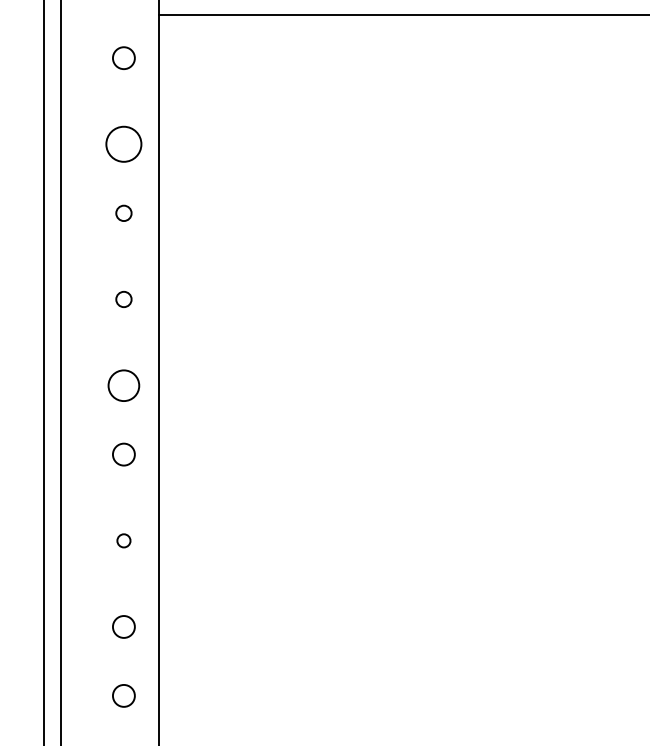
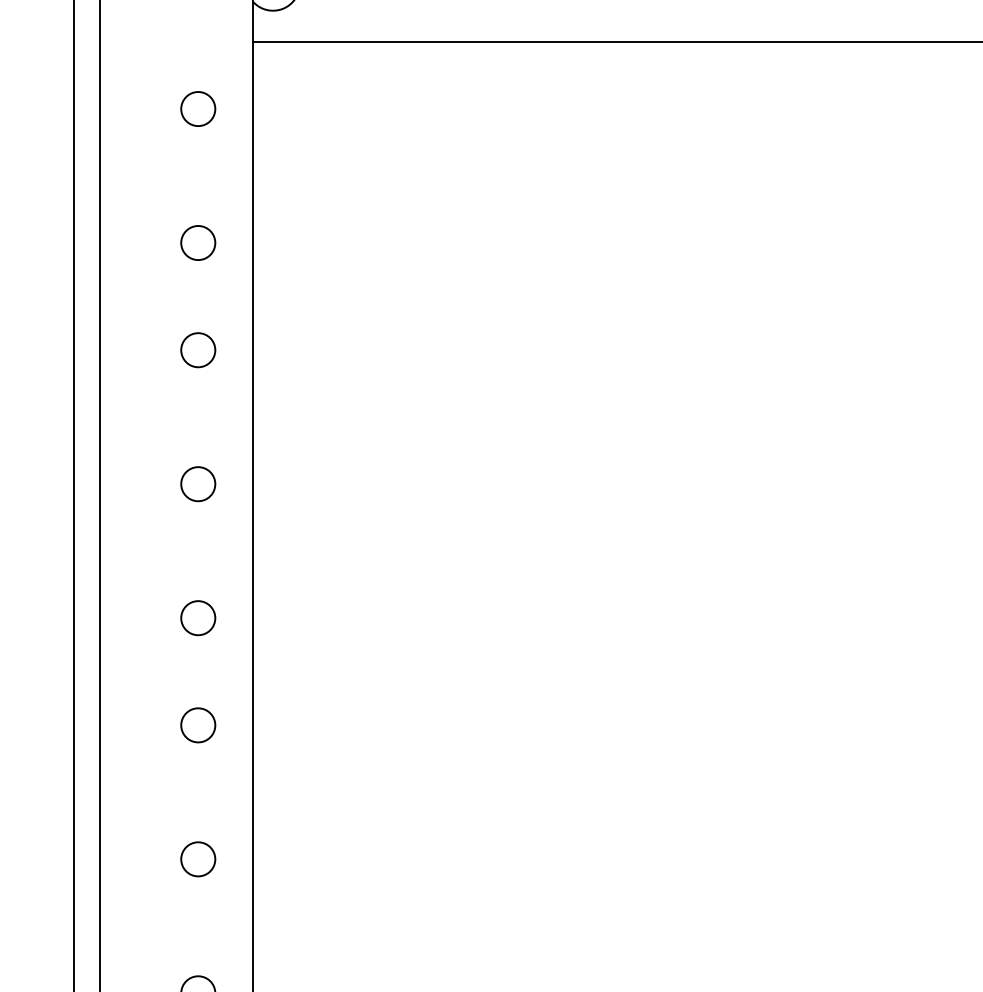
circle: (123, 144) -> (197, 243), size x0.62
circle: (123, 213) -> (197, 350), size x1.43
circle: (123, 299) -> (197, 484), size x1.43
circle: (123, 385) -> (197, 617), size x0.71
circle: (123, 540) -> (197, 858), size x1.67

